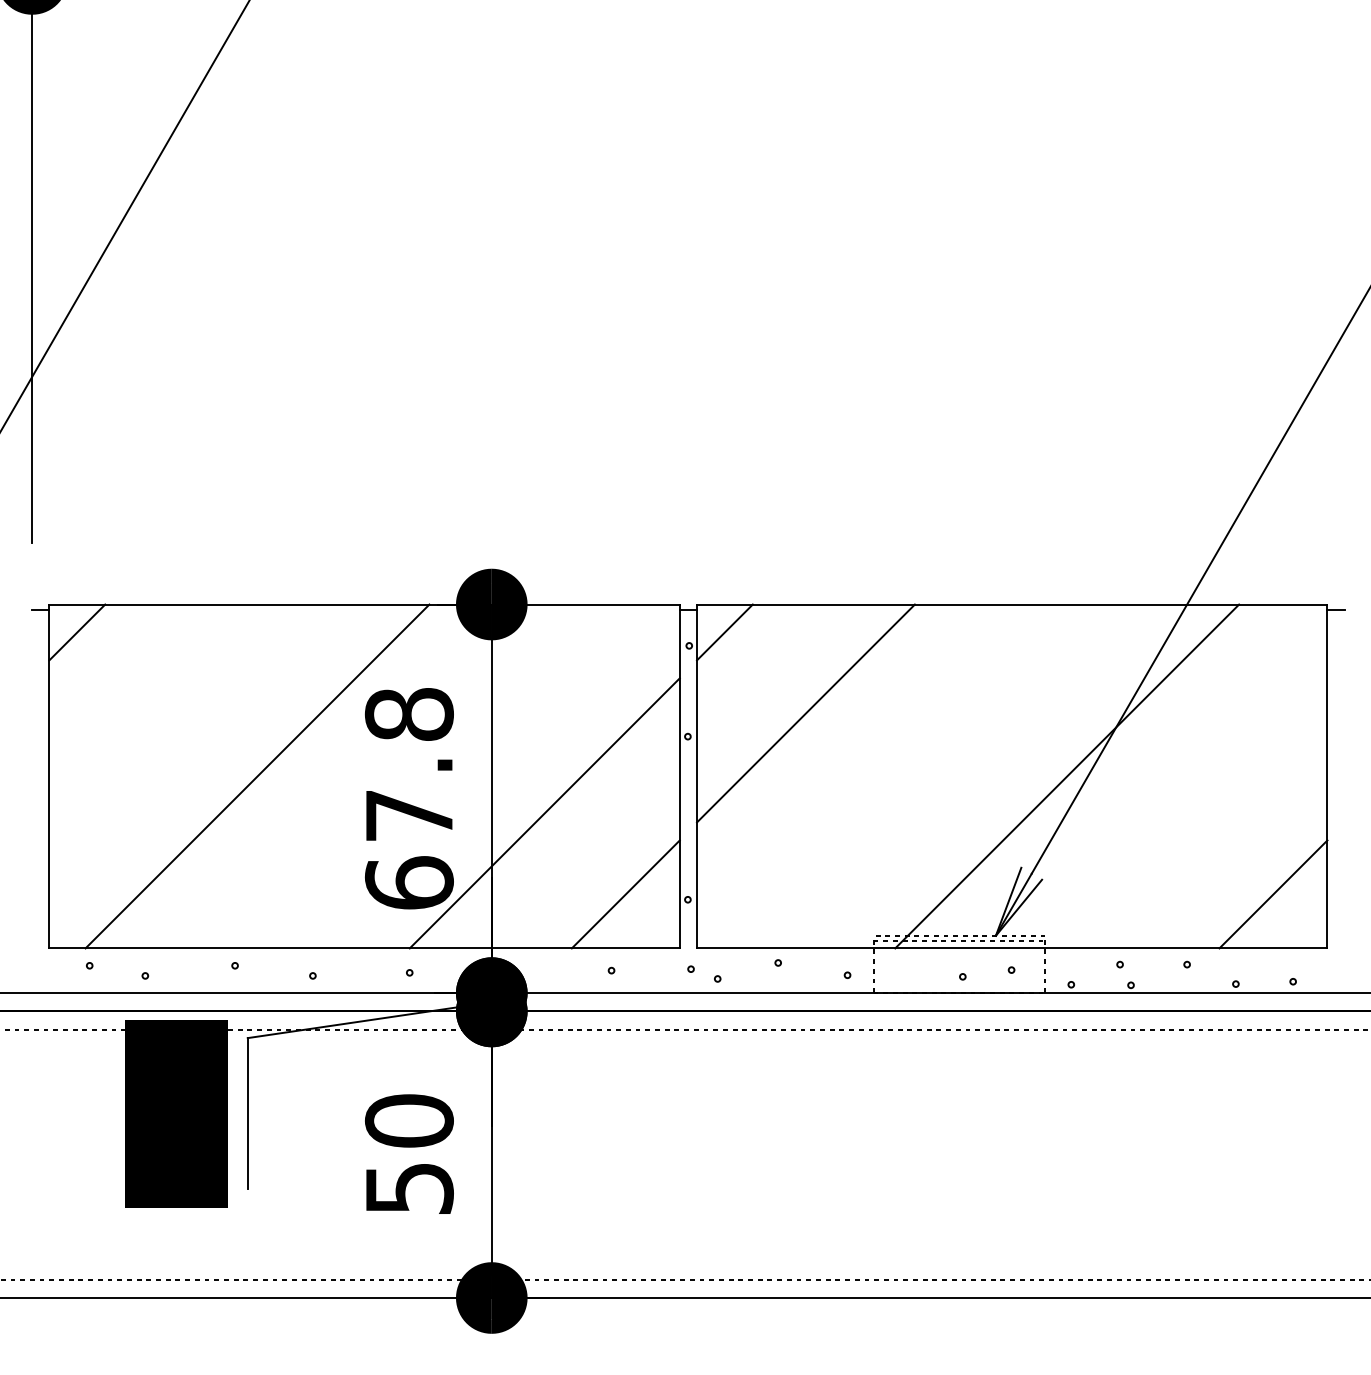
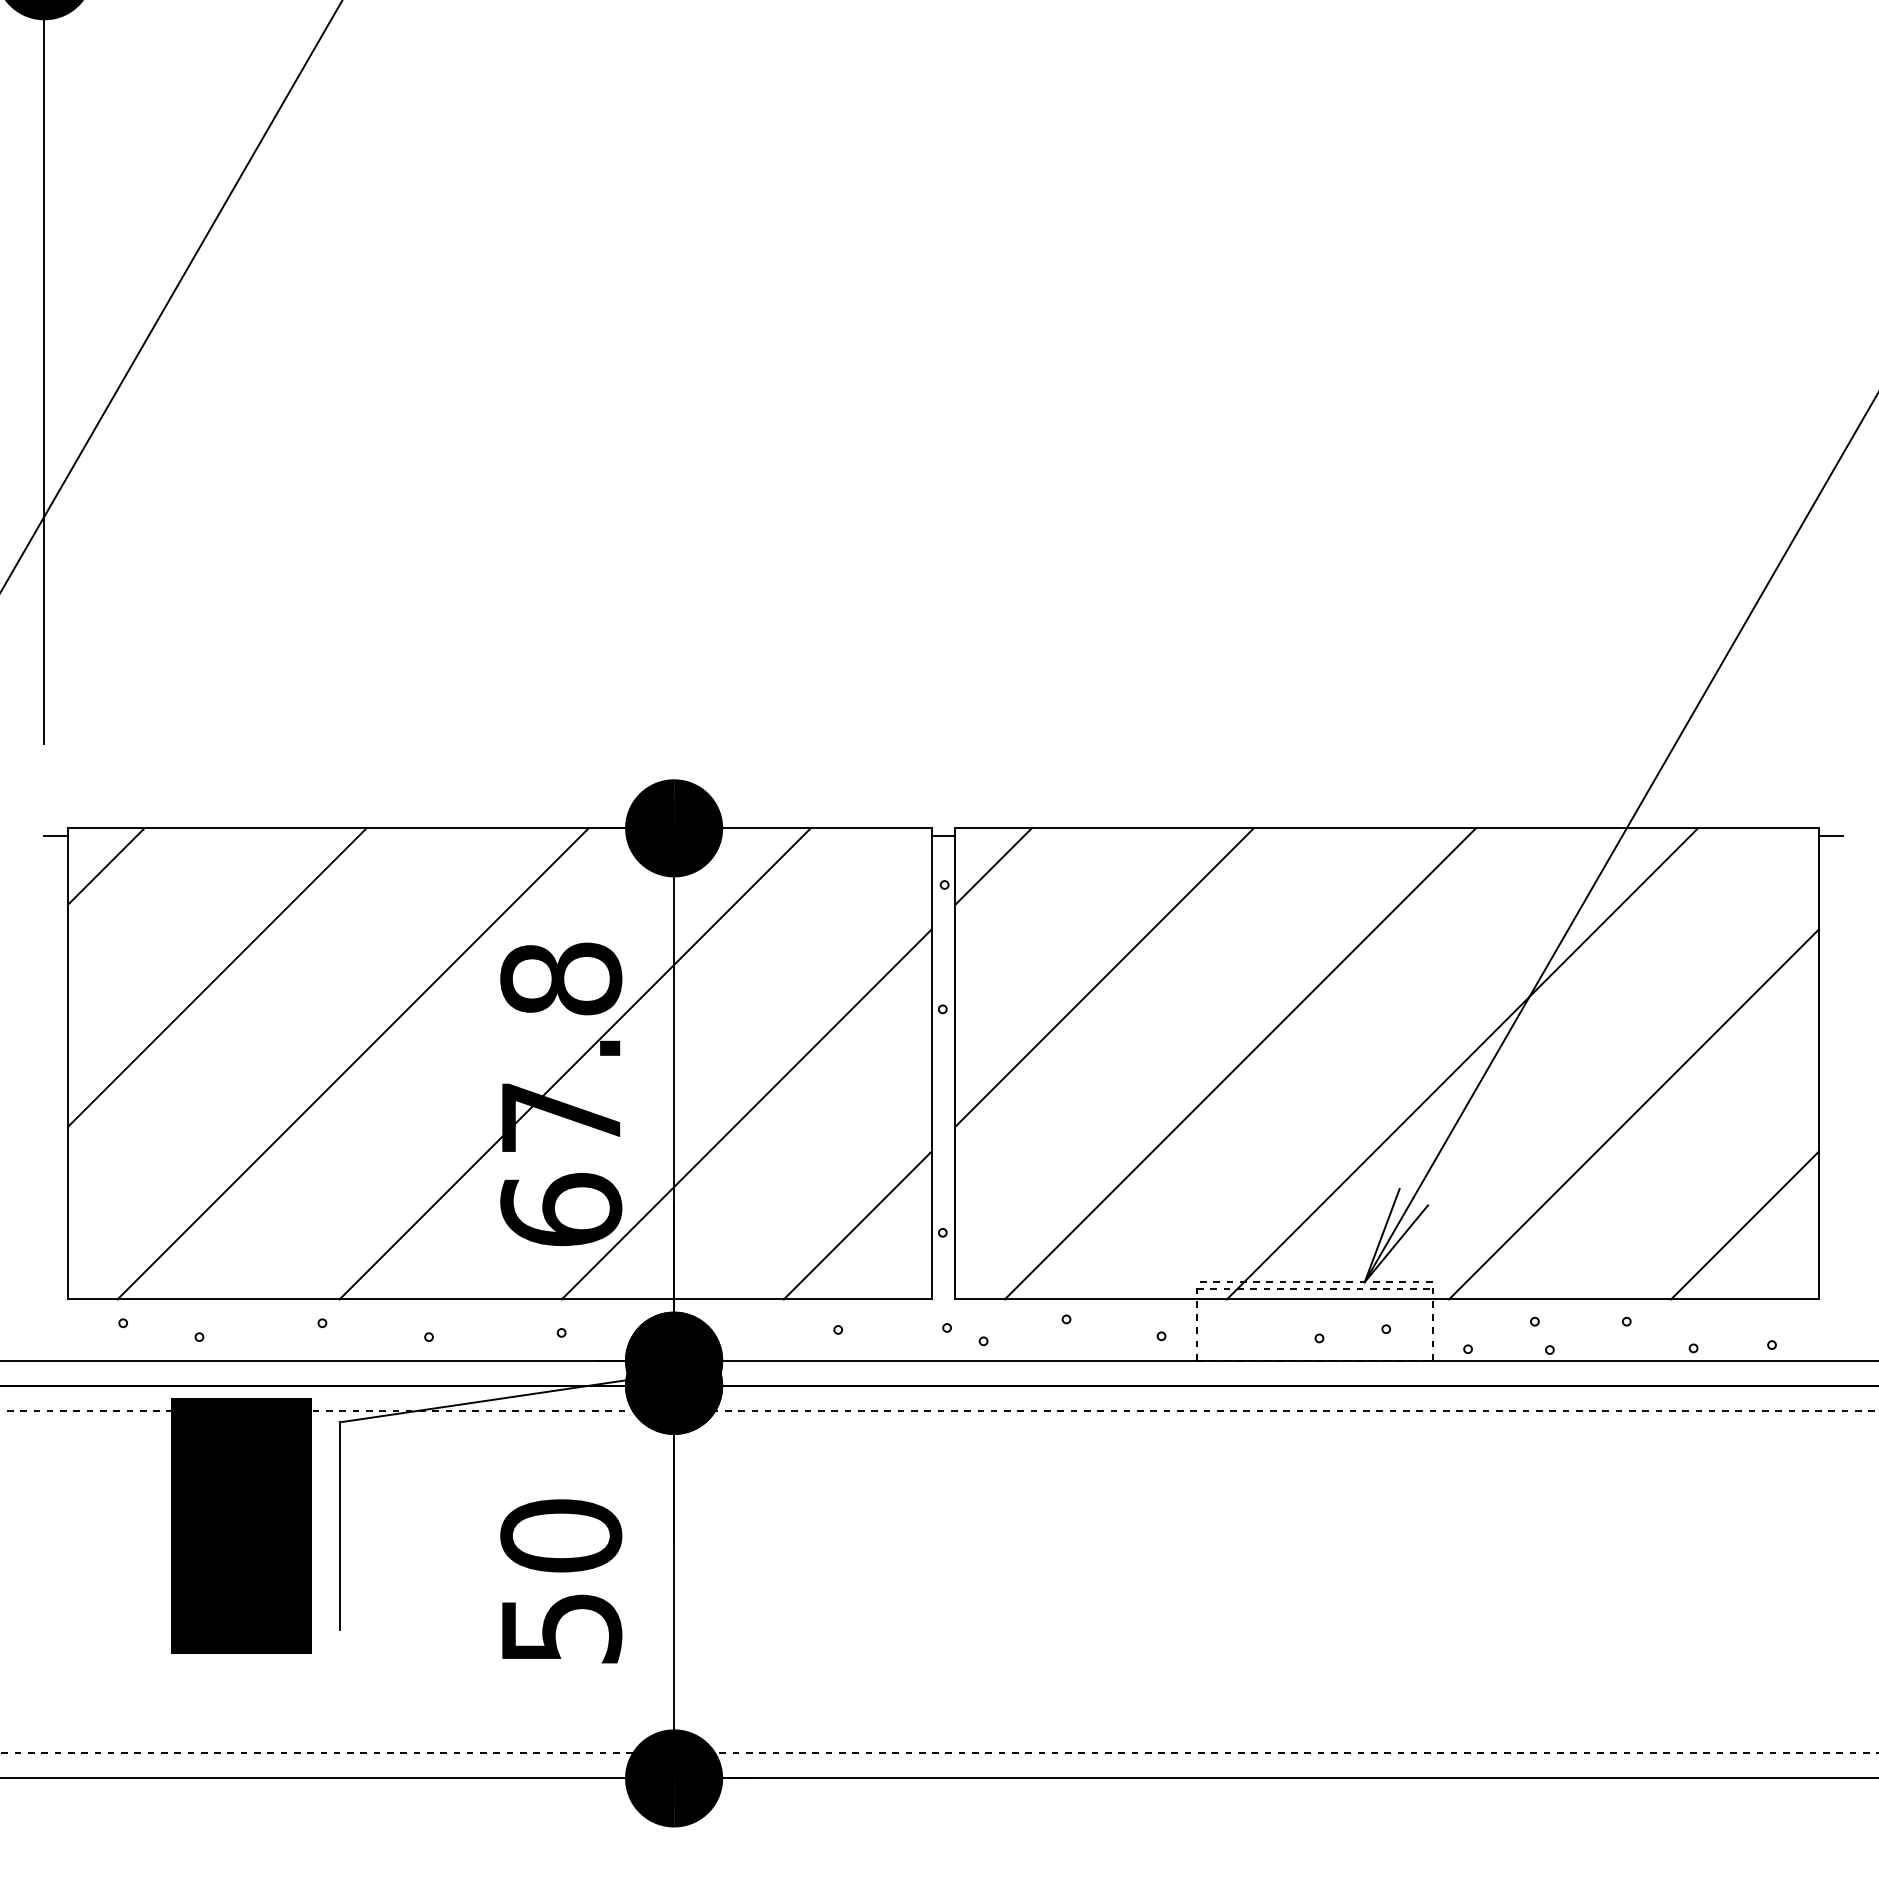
line: (158, 713) -> (217, 977), added
line: (419, 776) -> (574, 1063), added
line: (904, 776) -> (1239, 1063), added
line: (1192, 813) -> (1633, 1114), added

